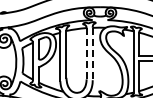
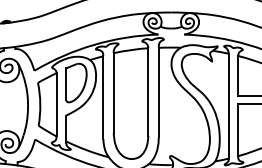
line: (86, 53) -> (148, 91), dashed -> solid
line: (92, 54) -> (158, 93), dashed -> solid

